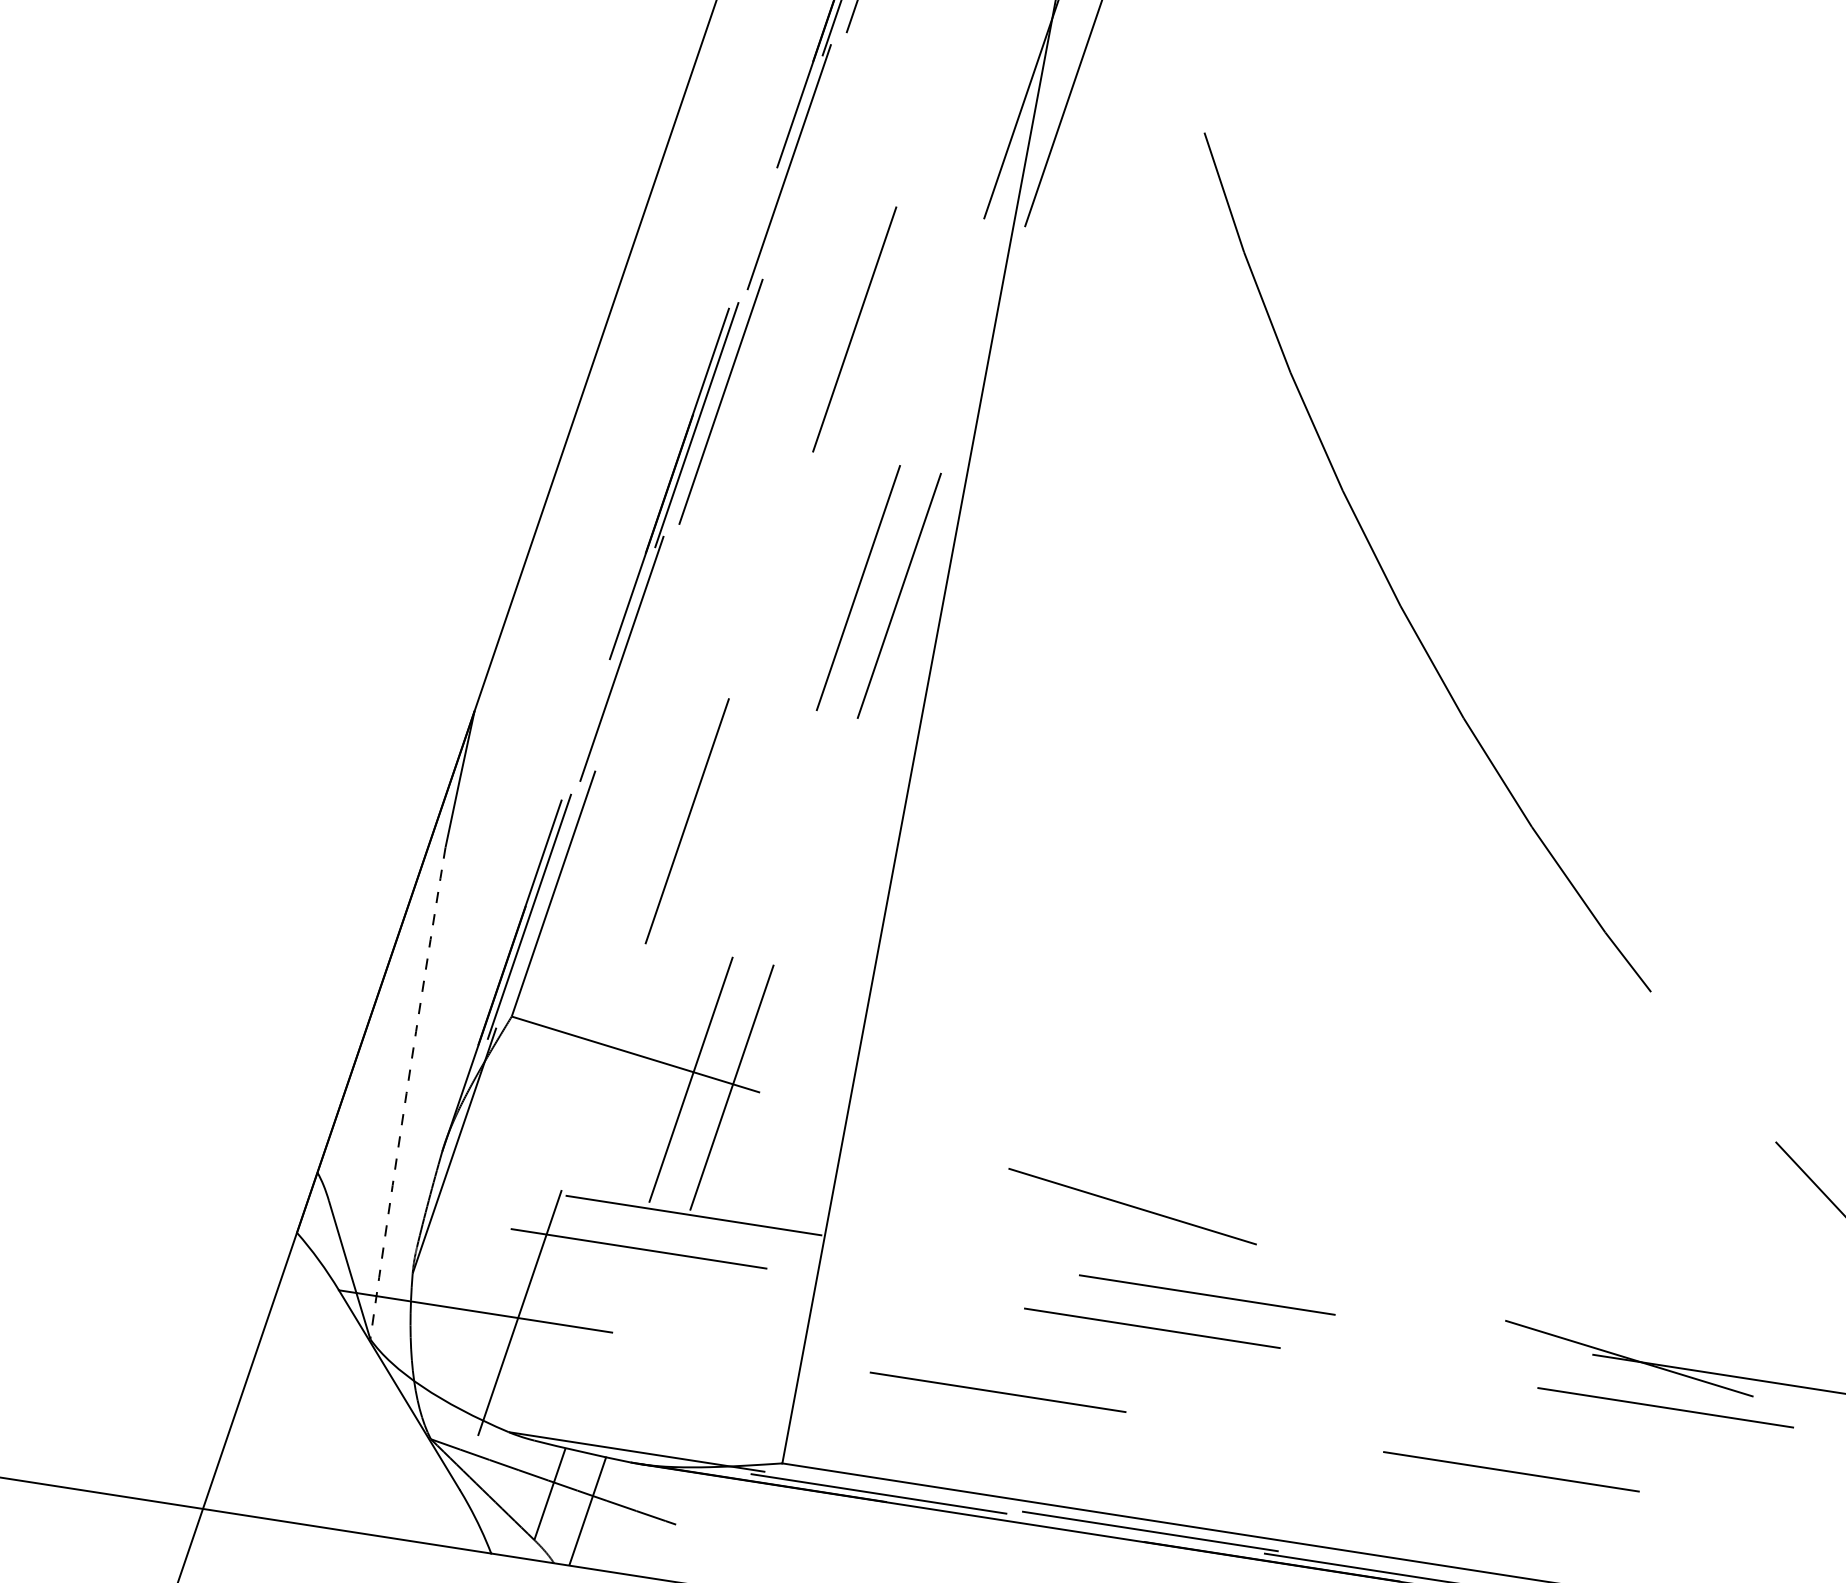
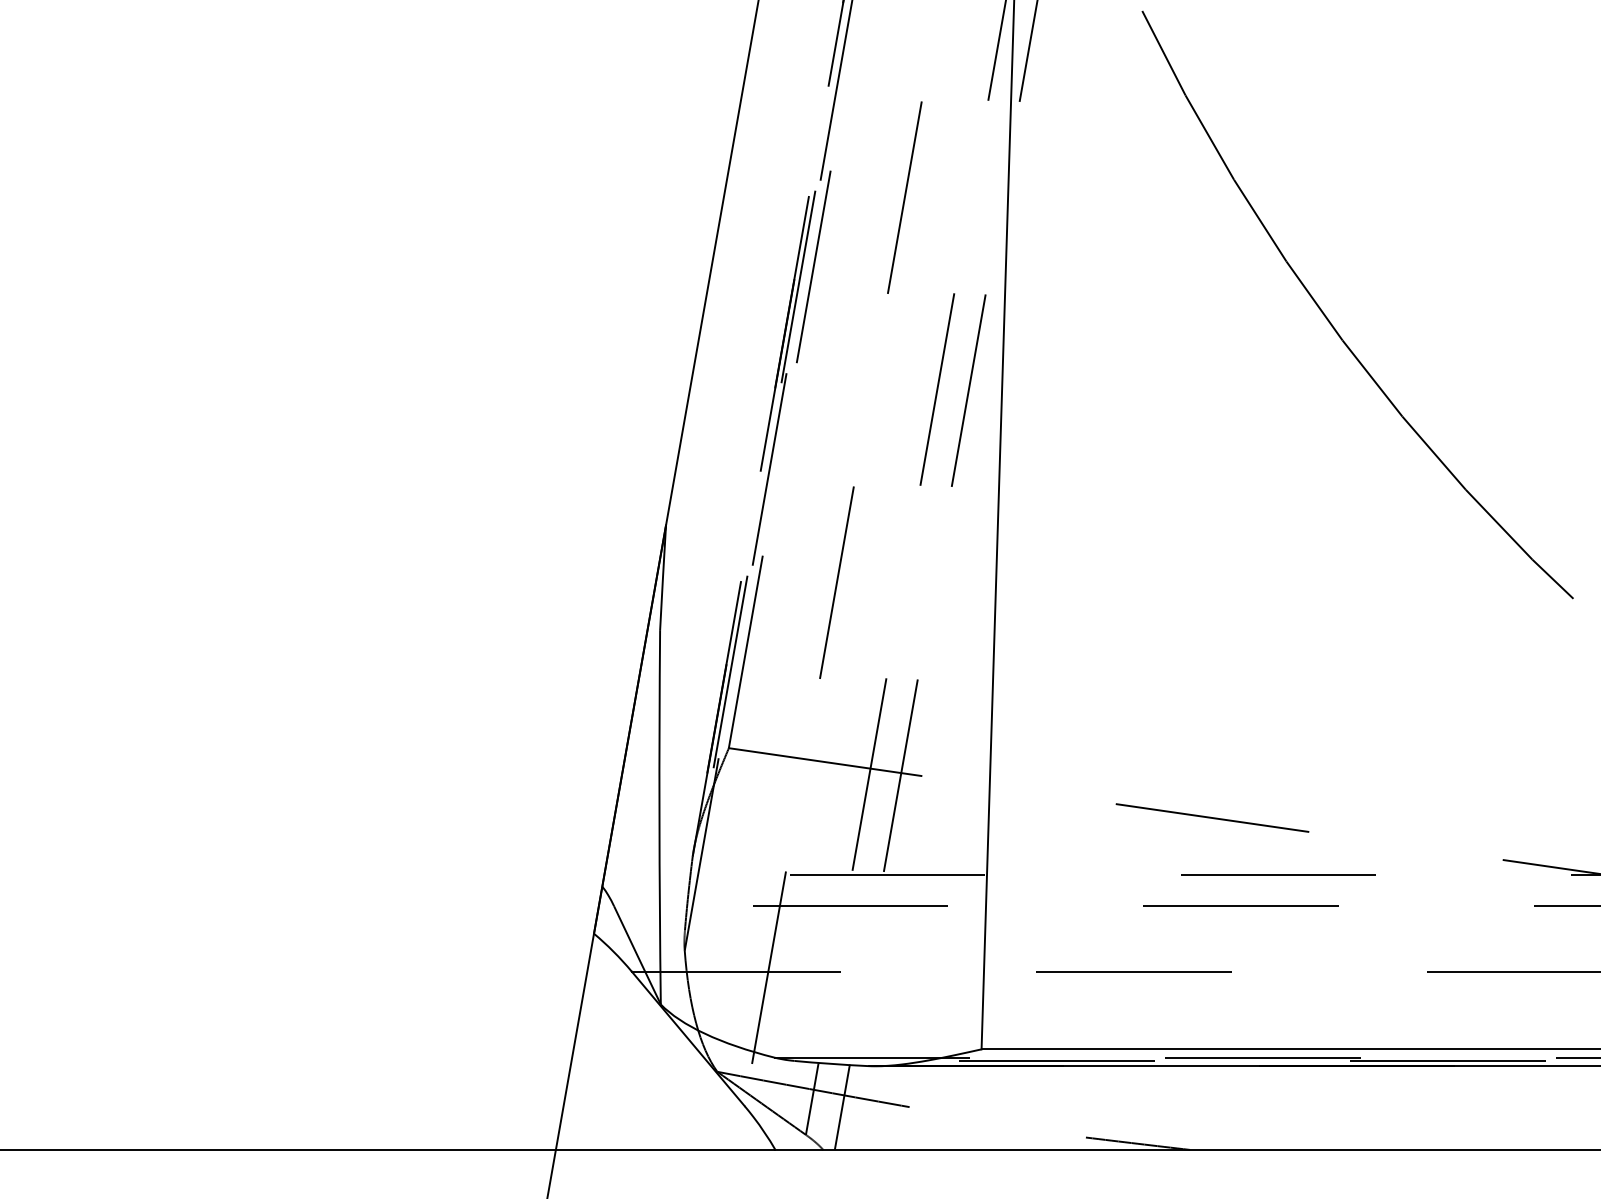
arc: (406, 1093) -> (659, 817), dashed -> solid

